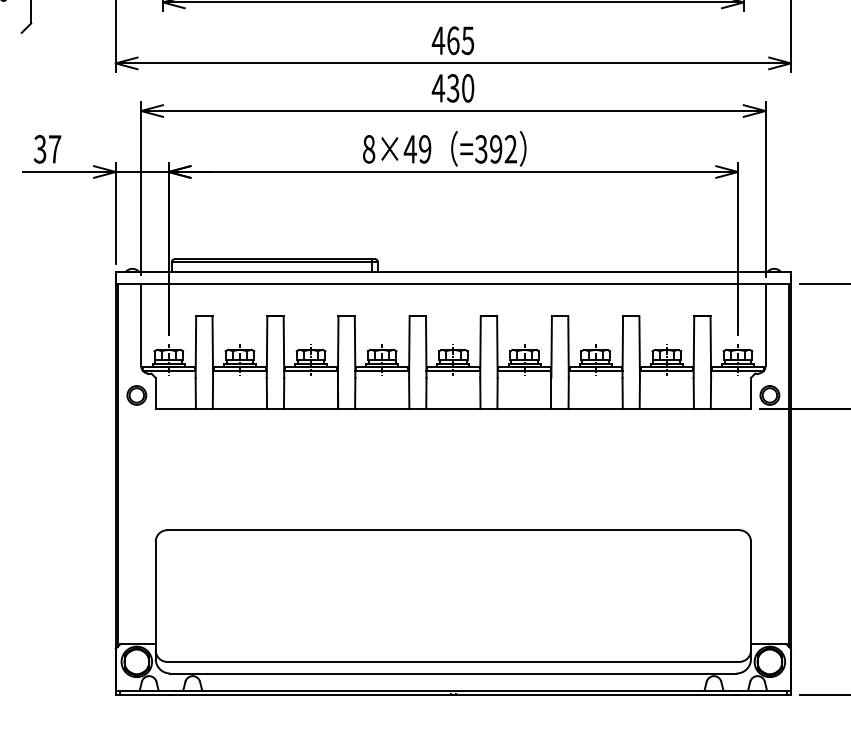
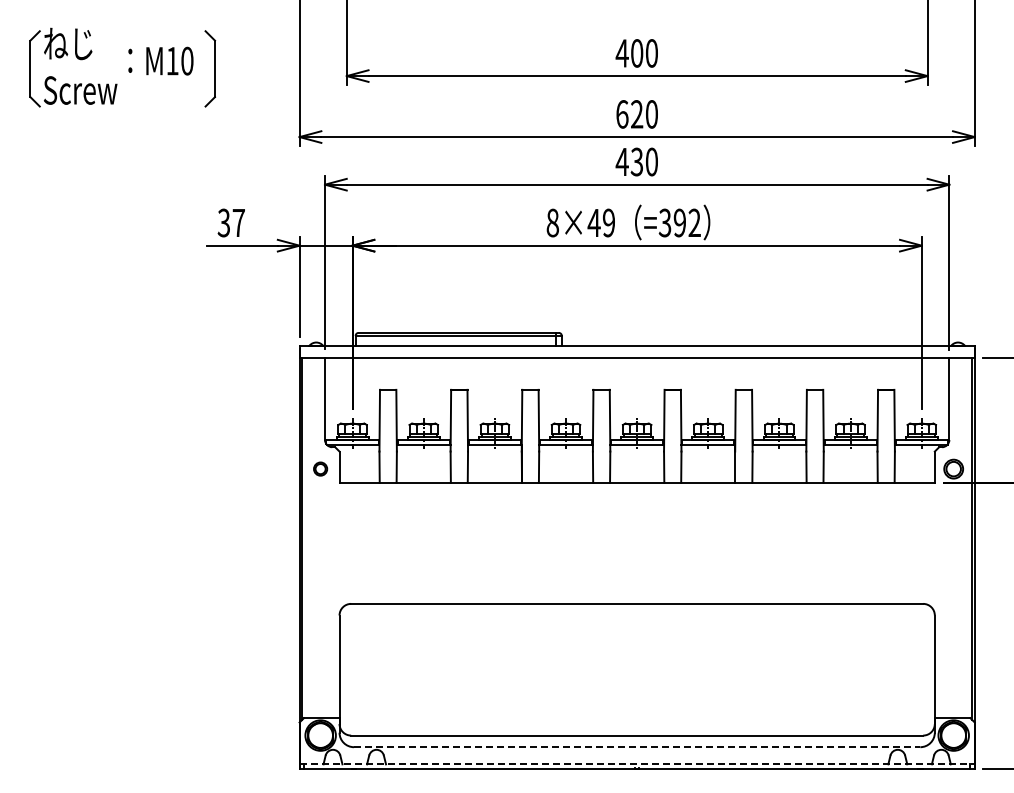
text: (452, 40) -> (636, 114), 465 -> 620
part: (136, 394) -> (320, 468), size x0.7
line: (453, 673) -> (637, 747), solid -> dashed
line: (453, 690) -> (637, 764), solid -> dashed

